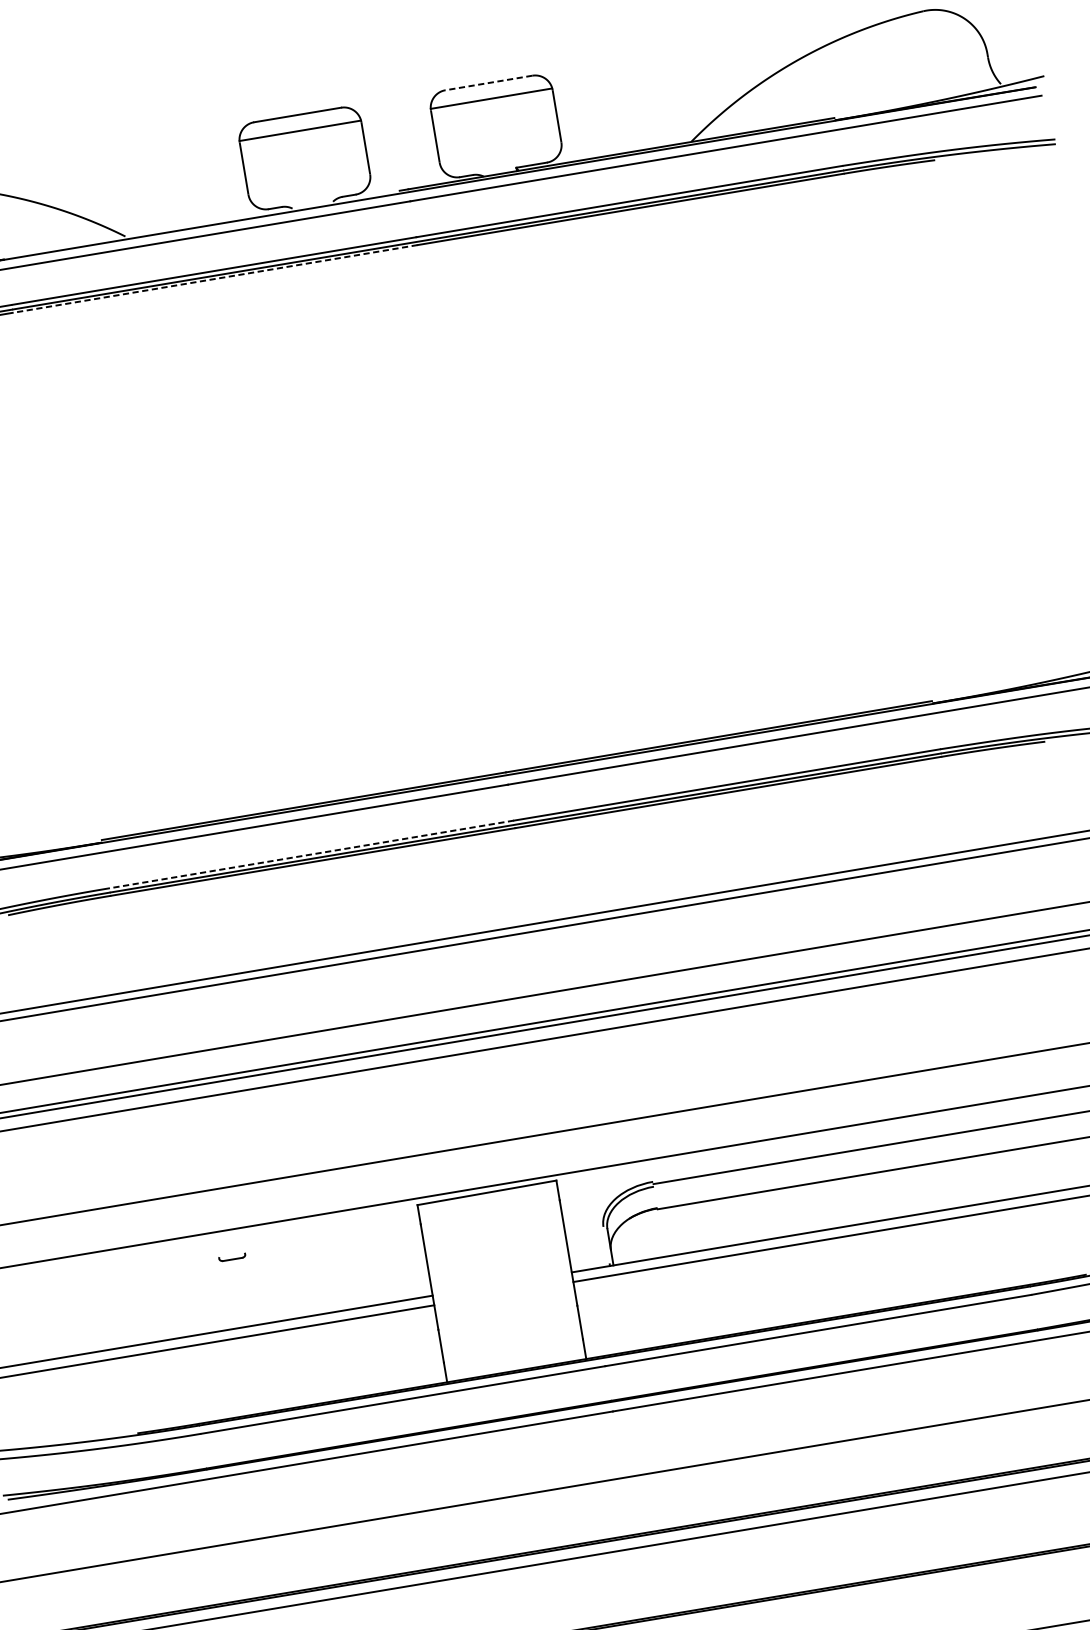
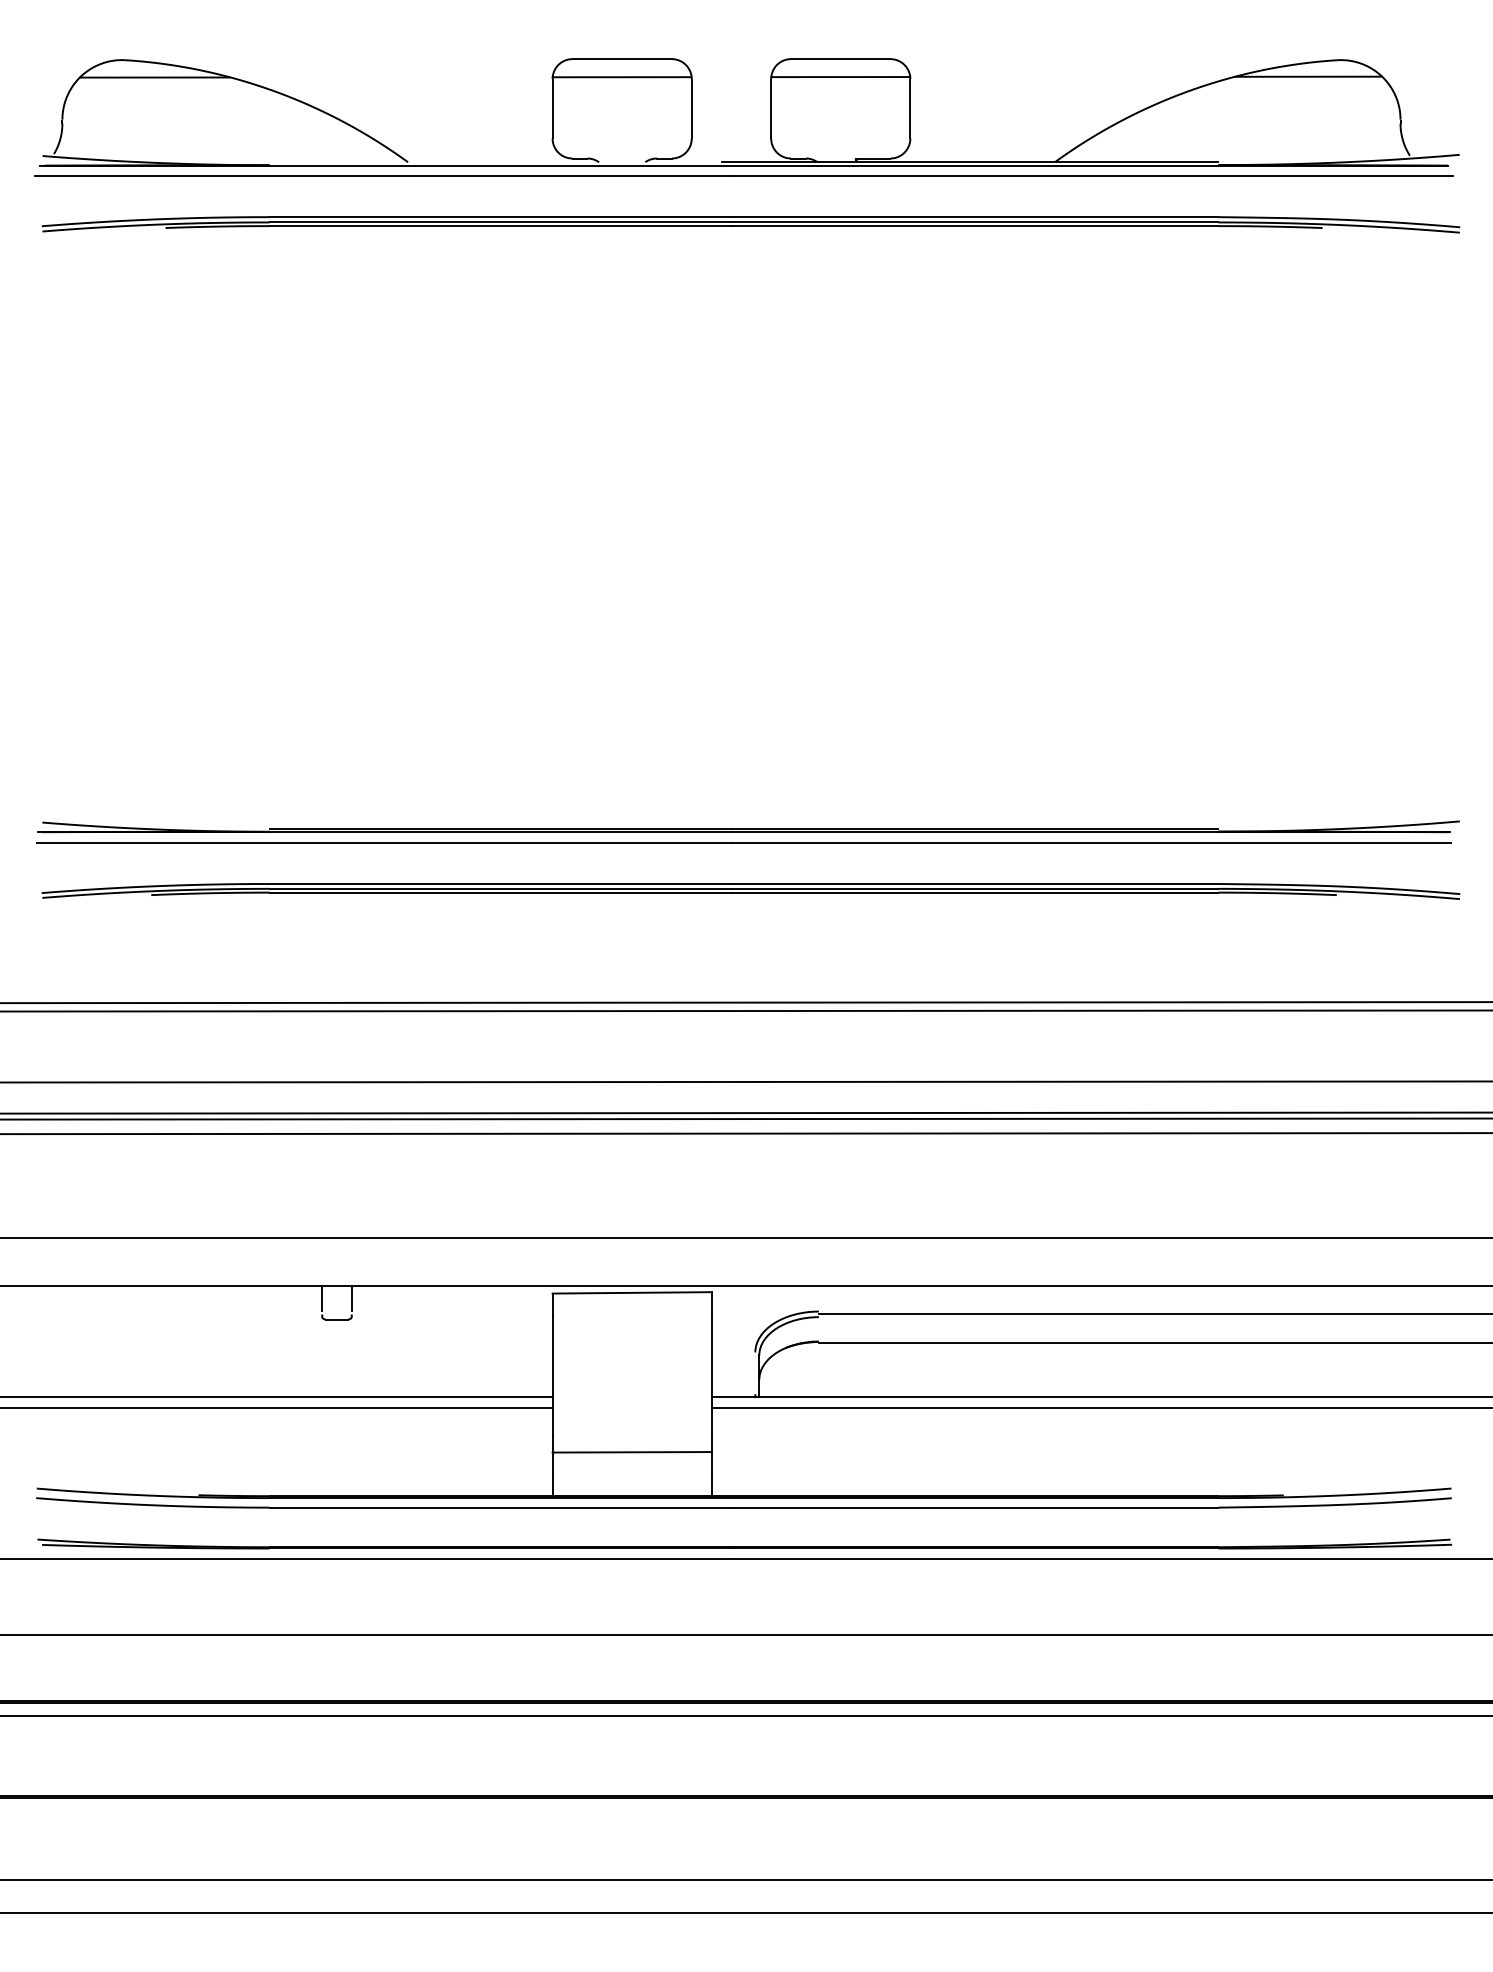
line: (900, 29) -> (1308, 76), added
line: (488, 83) -> (840, 59), dashed -> solid
line: (215, 279) -> (500, 226), dashed -> solid
line: (312, 854) -> (500, 884), dashed -> solid
line: (242, 1238) -> (351, 1298), added
line: (216, 1243) -> (322, 1298), added
line: (509, 1332) -> (631, 1452), added

